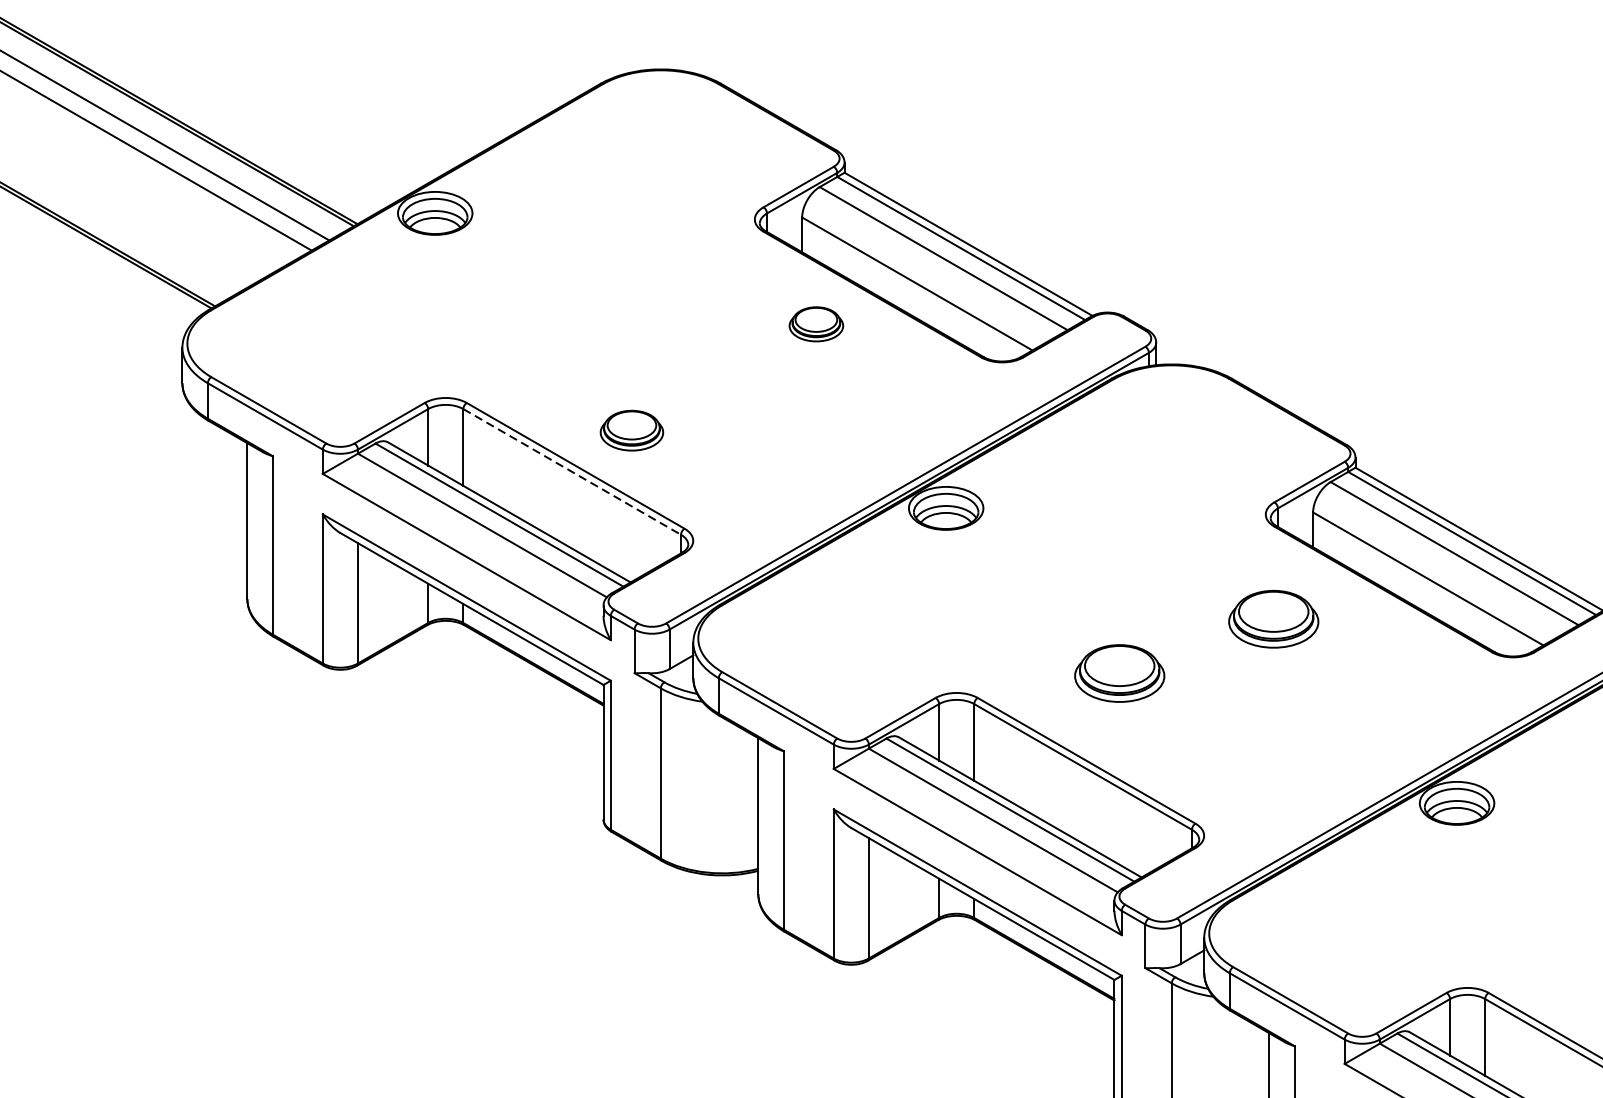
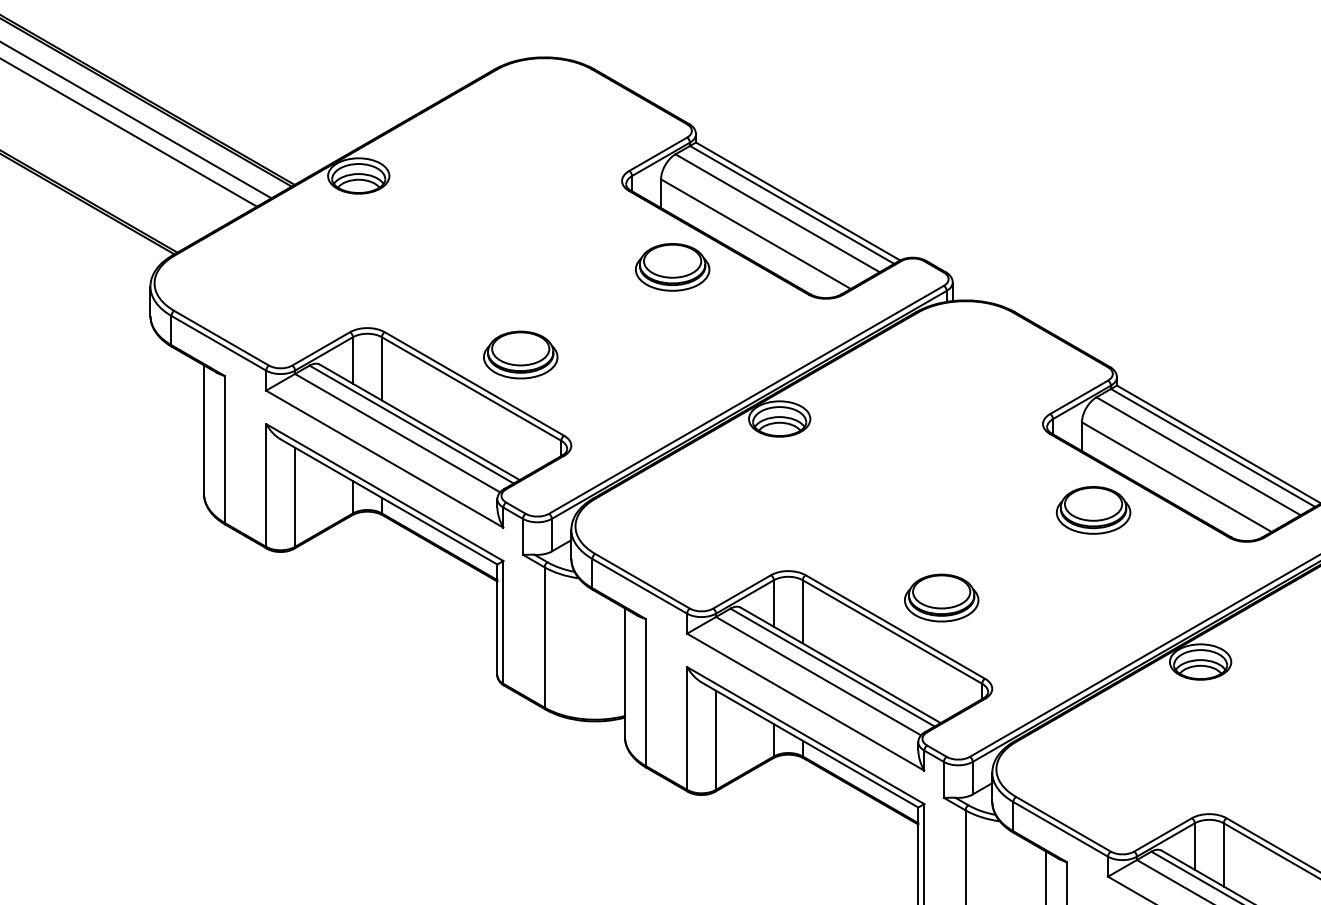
part: (816, 324) -> (672, 267), size x1.67
part: (631, 430) -> (520, 354), size x1.43
line: (572, 472) -> (471, 389), dashed -> solid
part: (1273, 619) -> (1093, 510), moved
part: (1119, 672) -> (941, 597), moved

